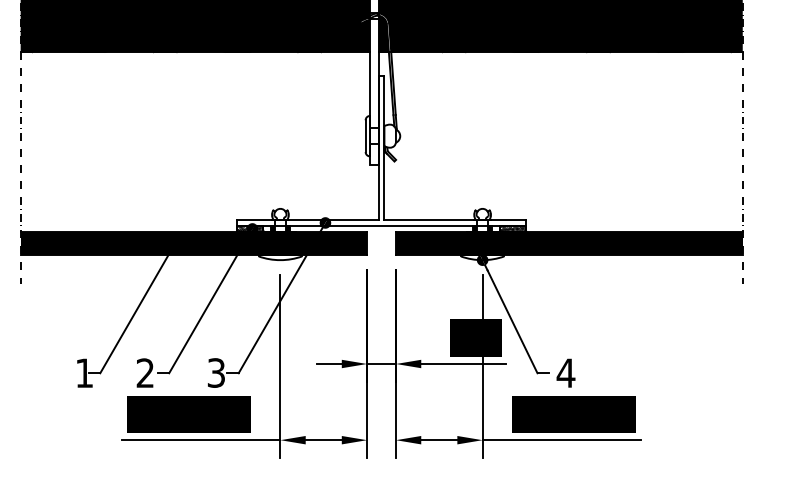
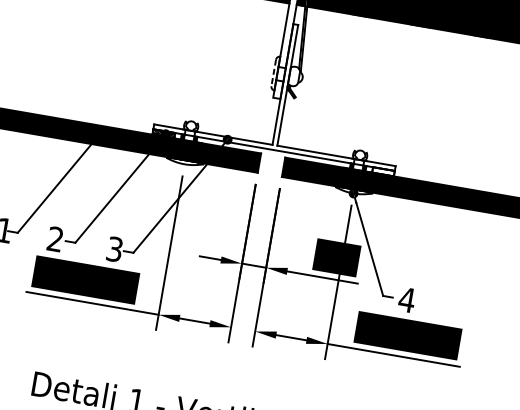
line: (365, 136) -> (273, 73), solid -> dashed
hatch: (512, 228) -> (383, 171), removed

